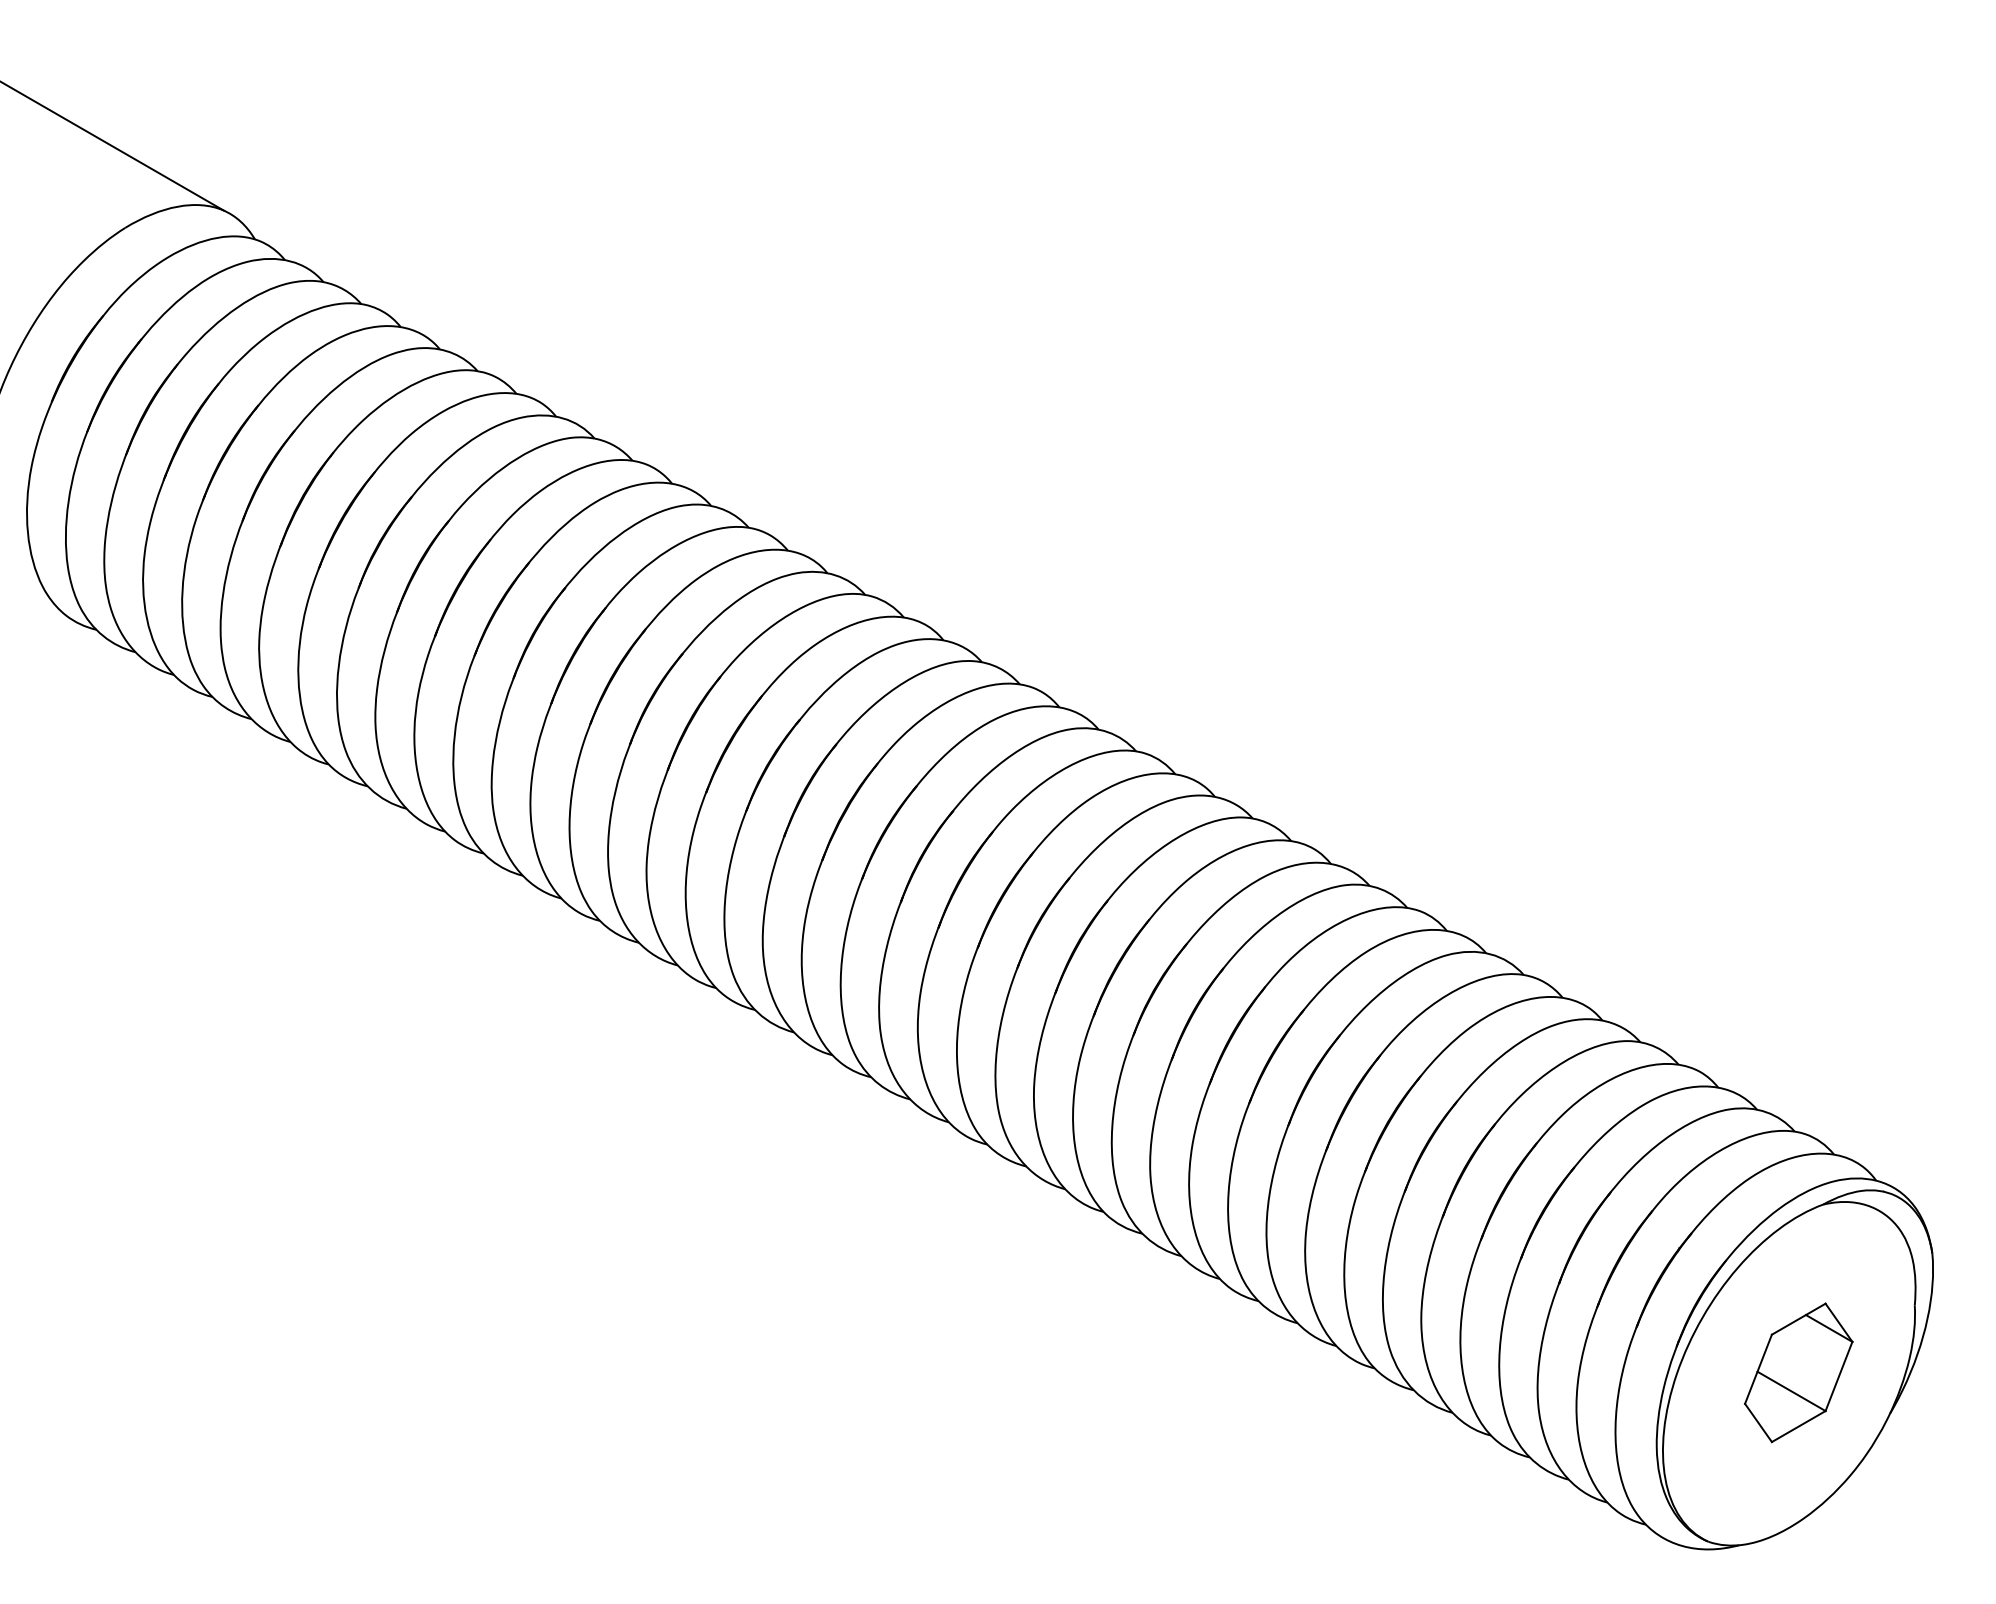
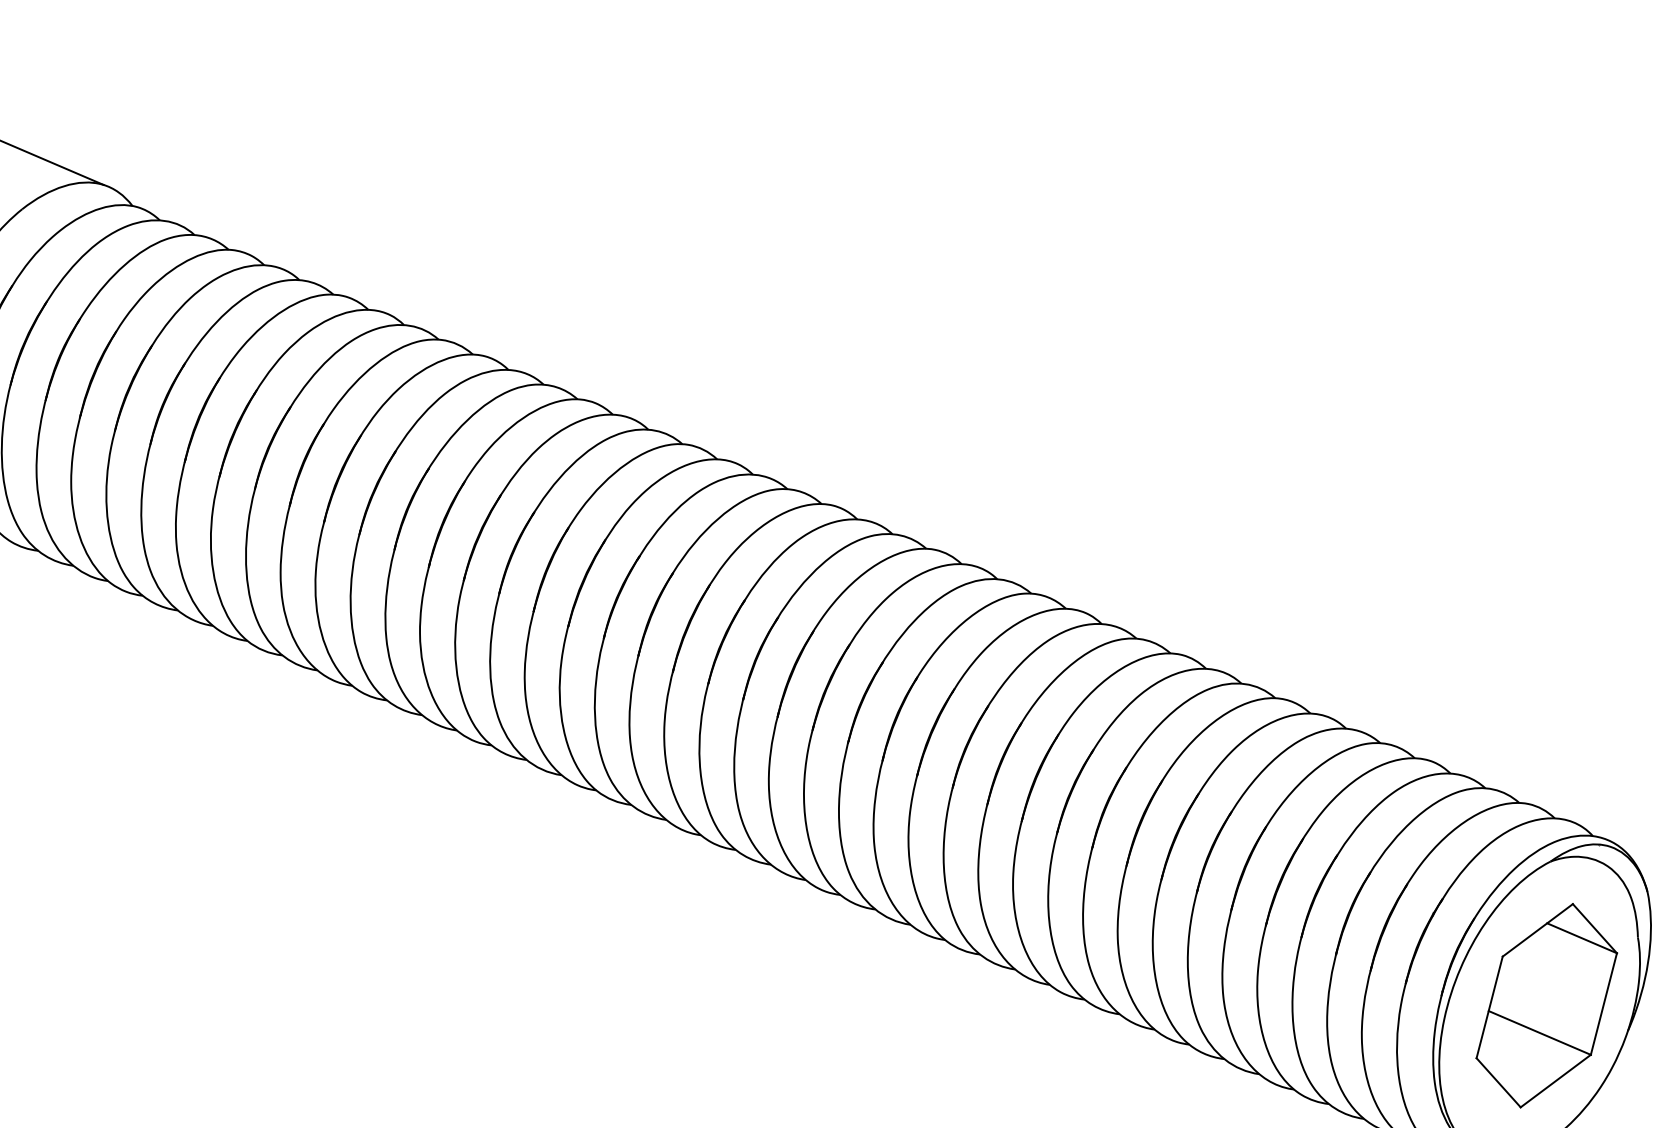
part: (1798, 1372) -> (1546, 1005), size x1.67

